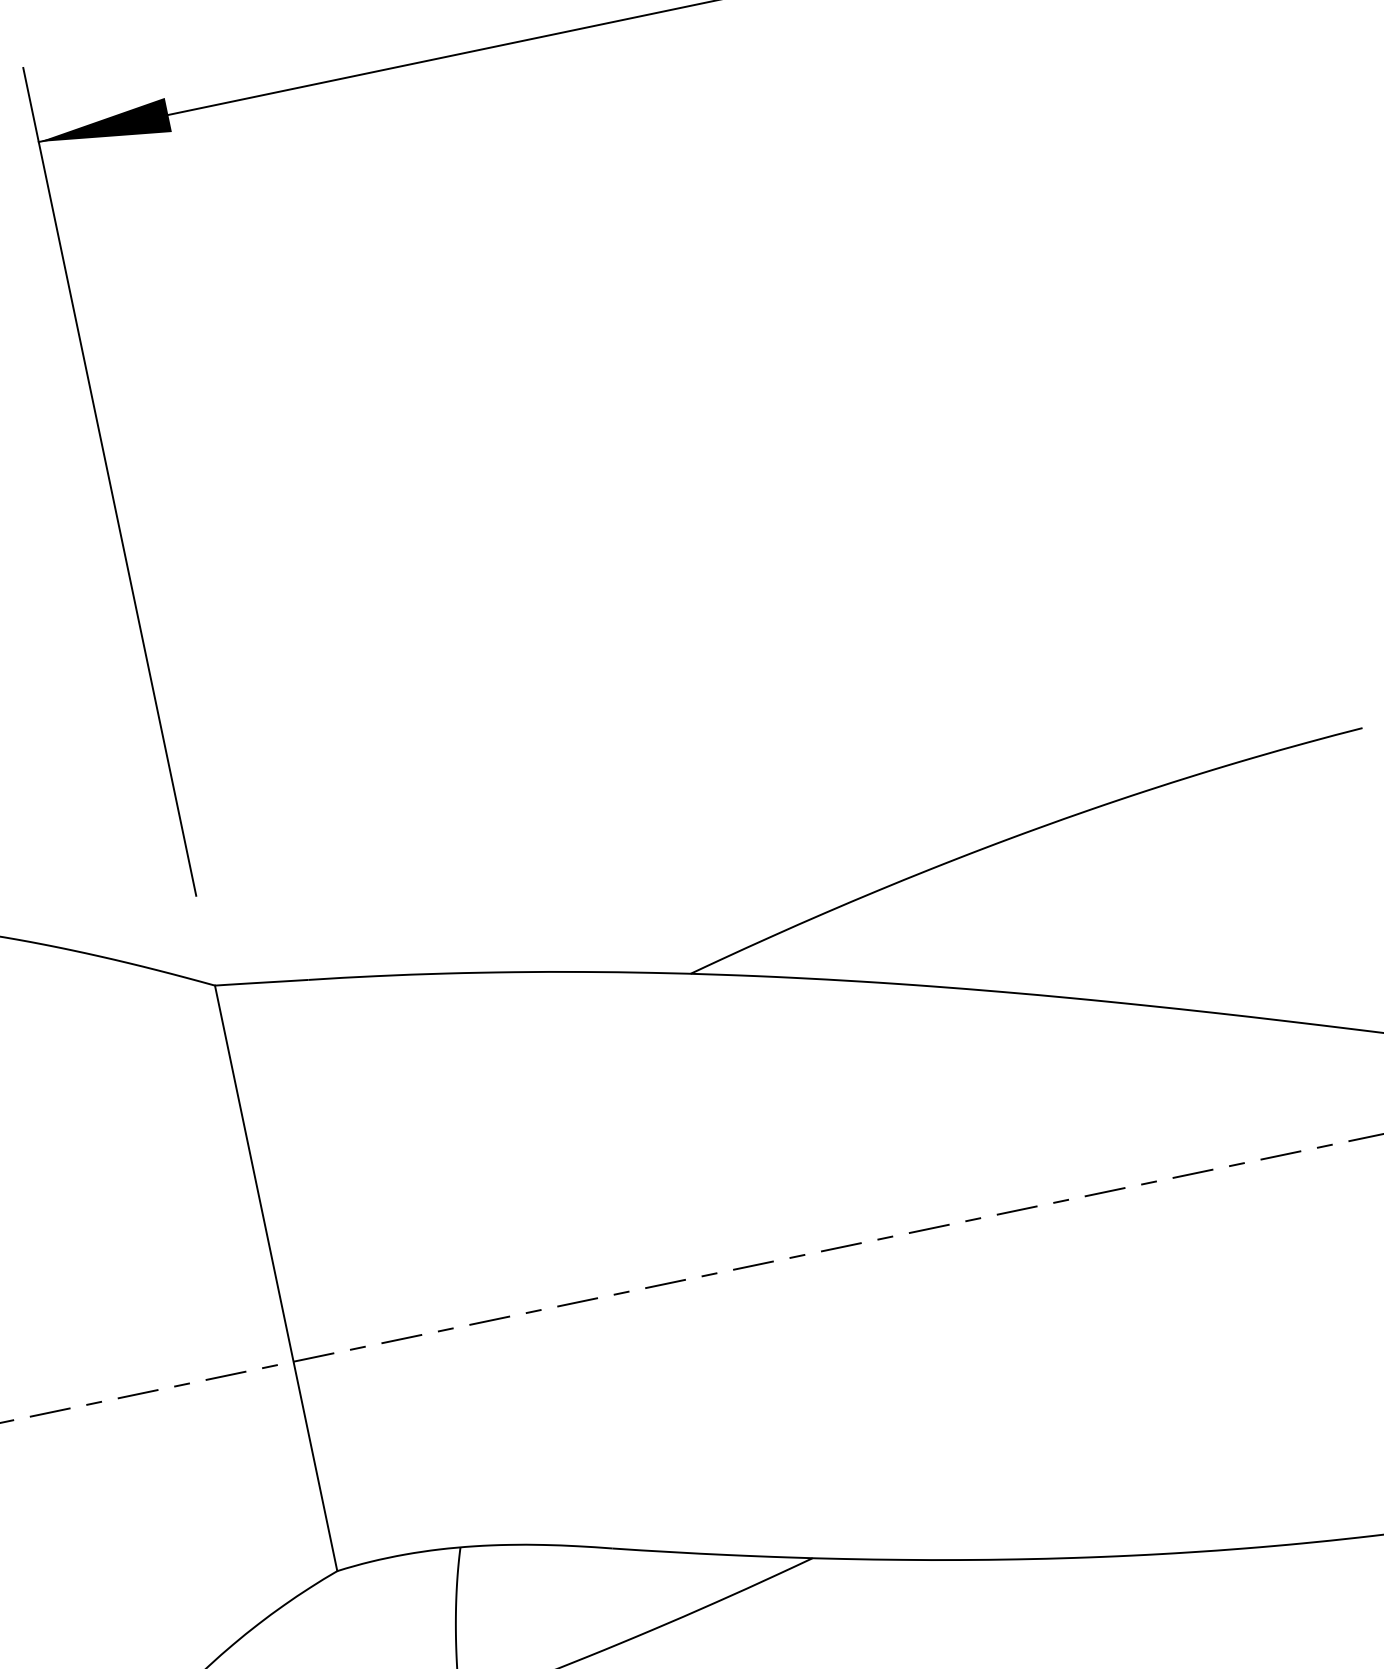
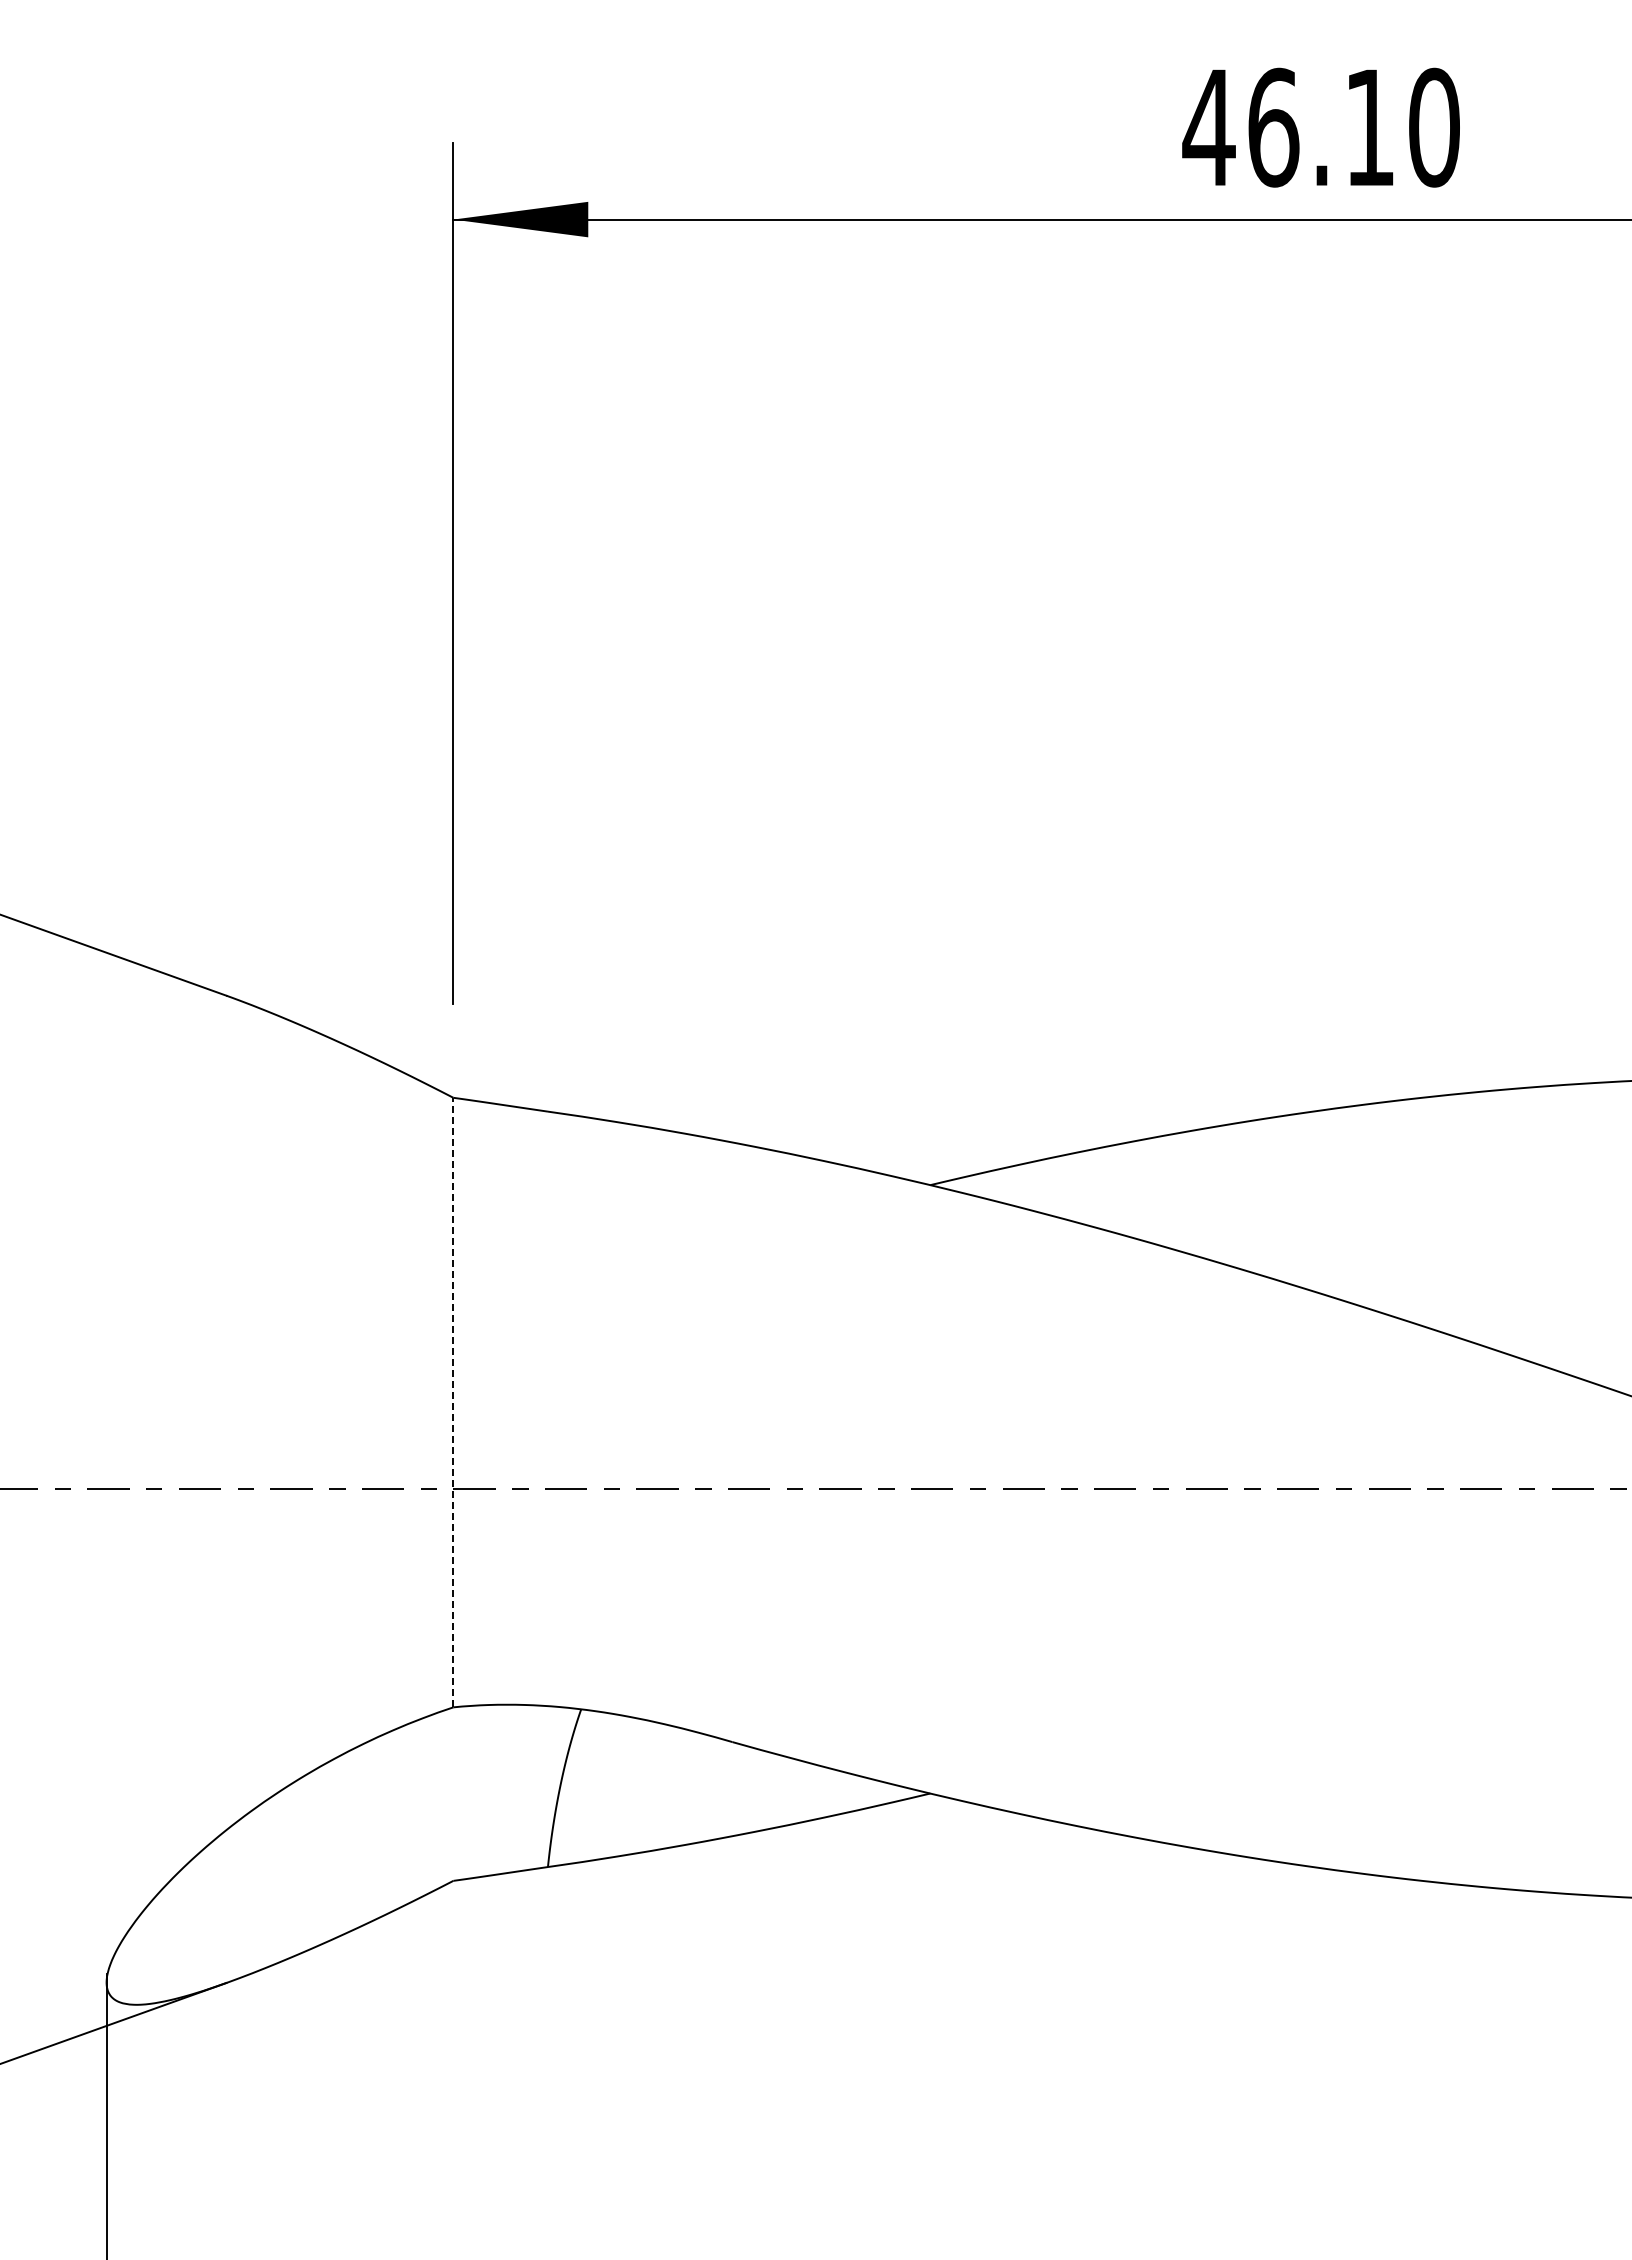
line: (276, 1278) -> (453, 1402), solid -> dashed

